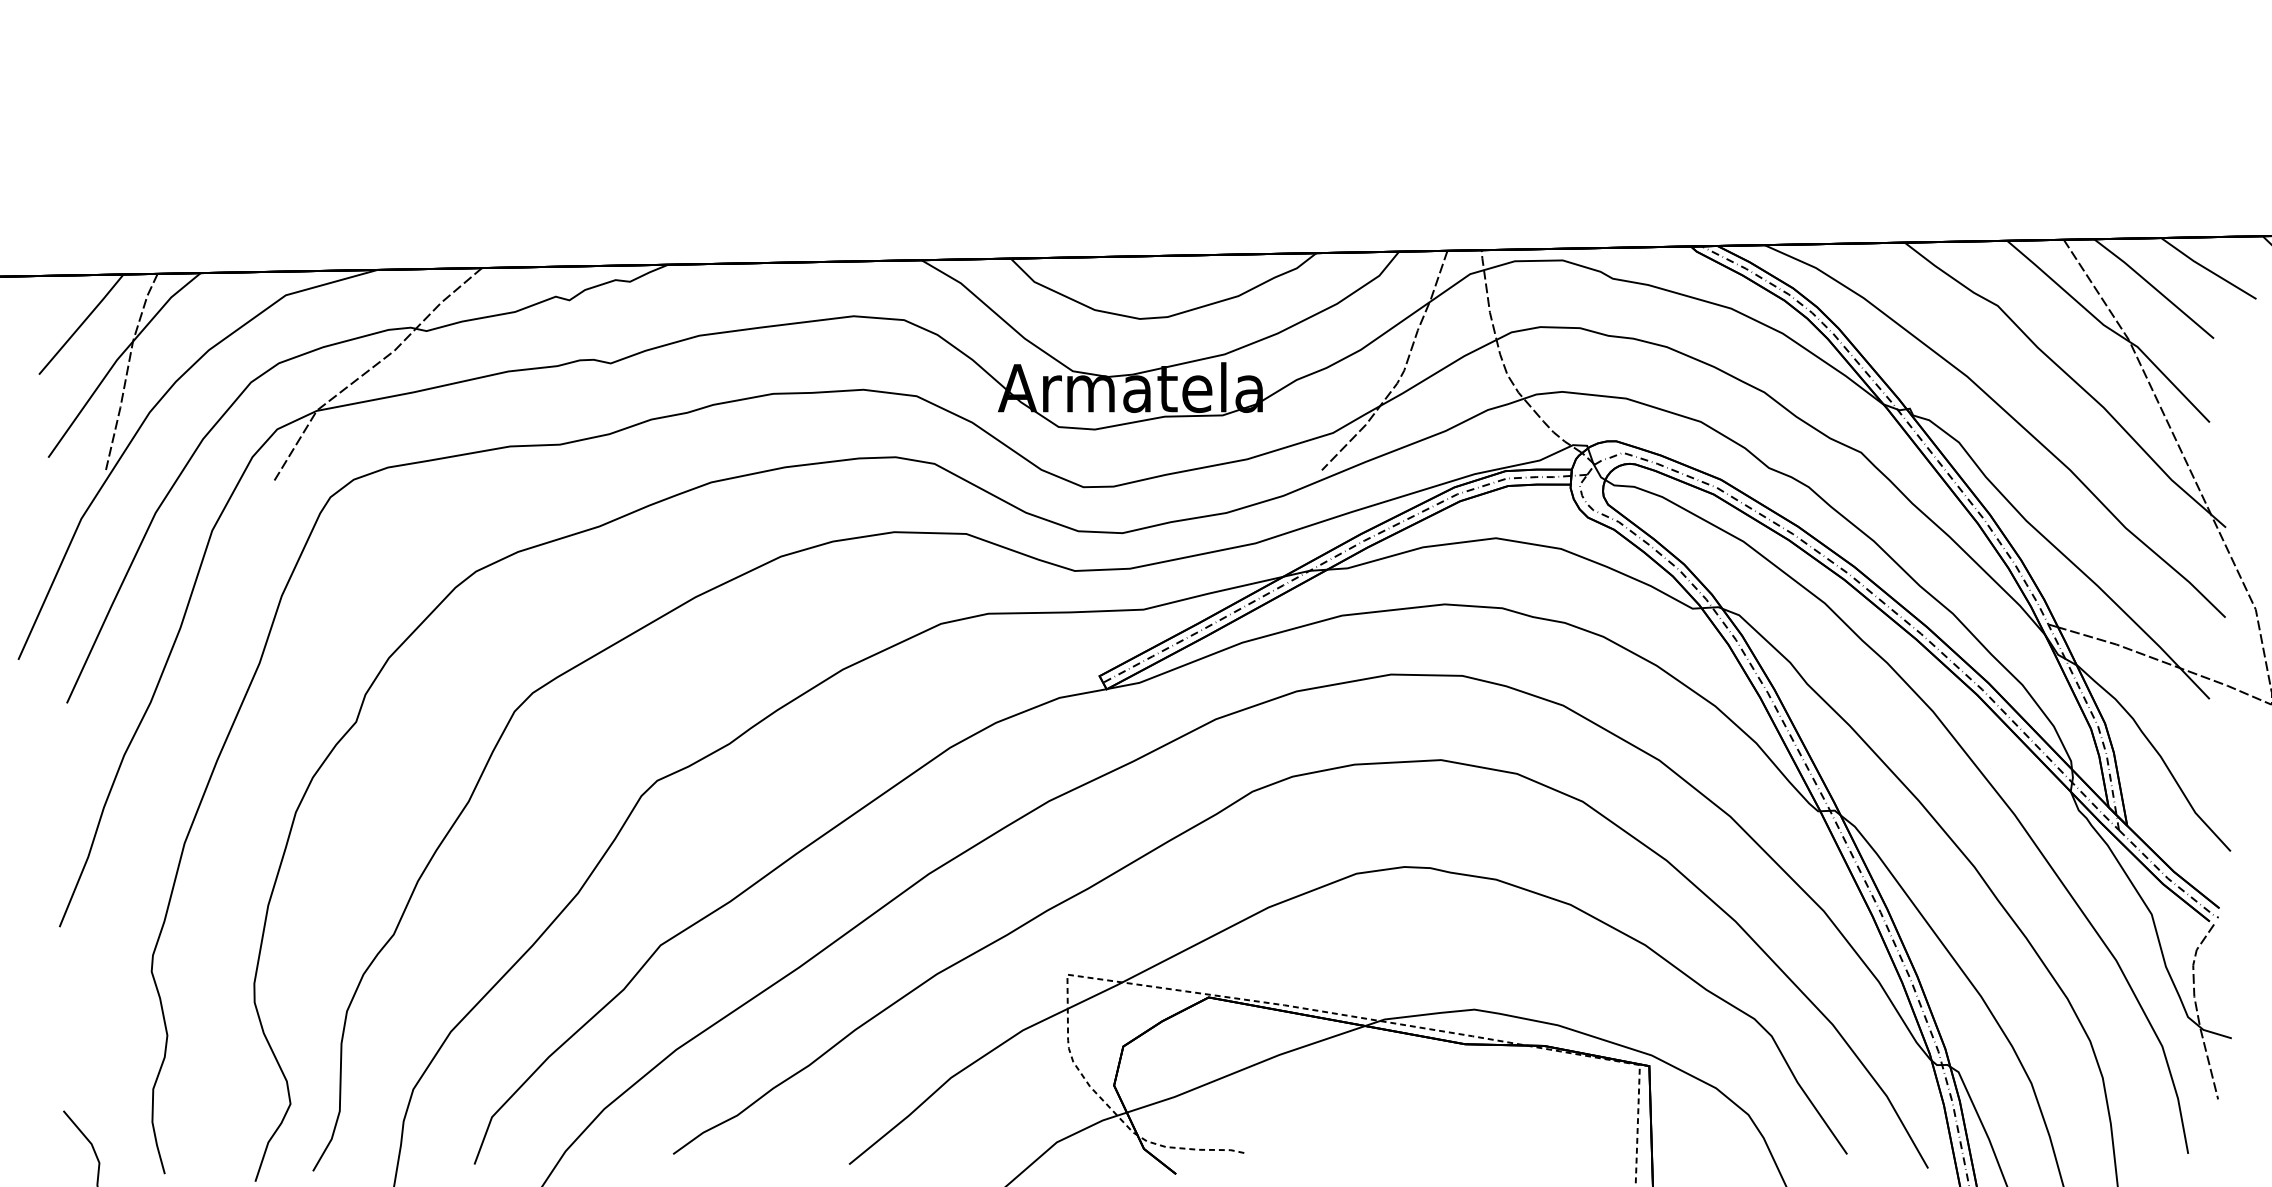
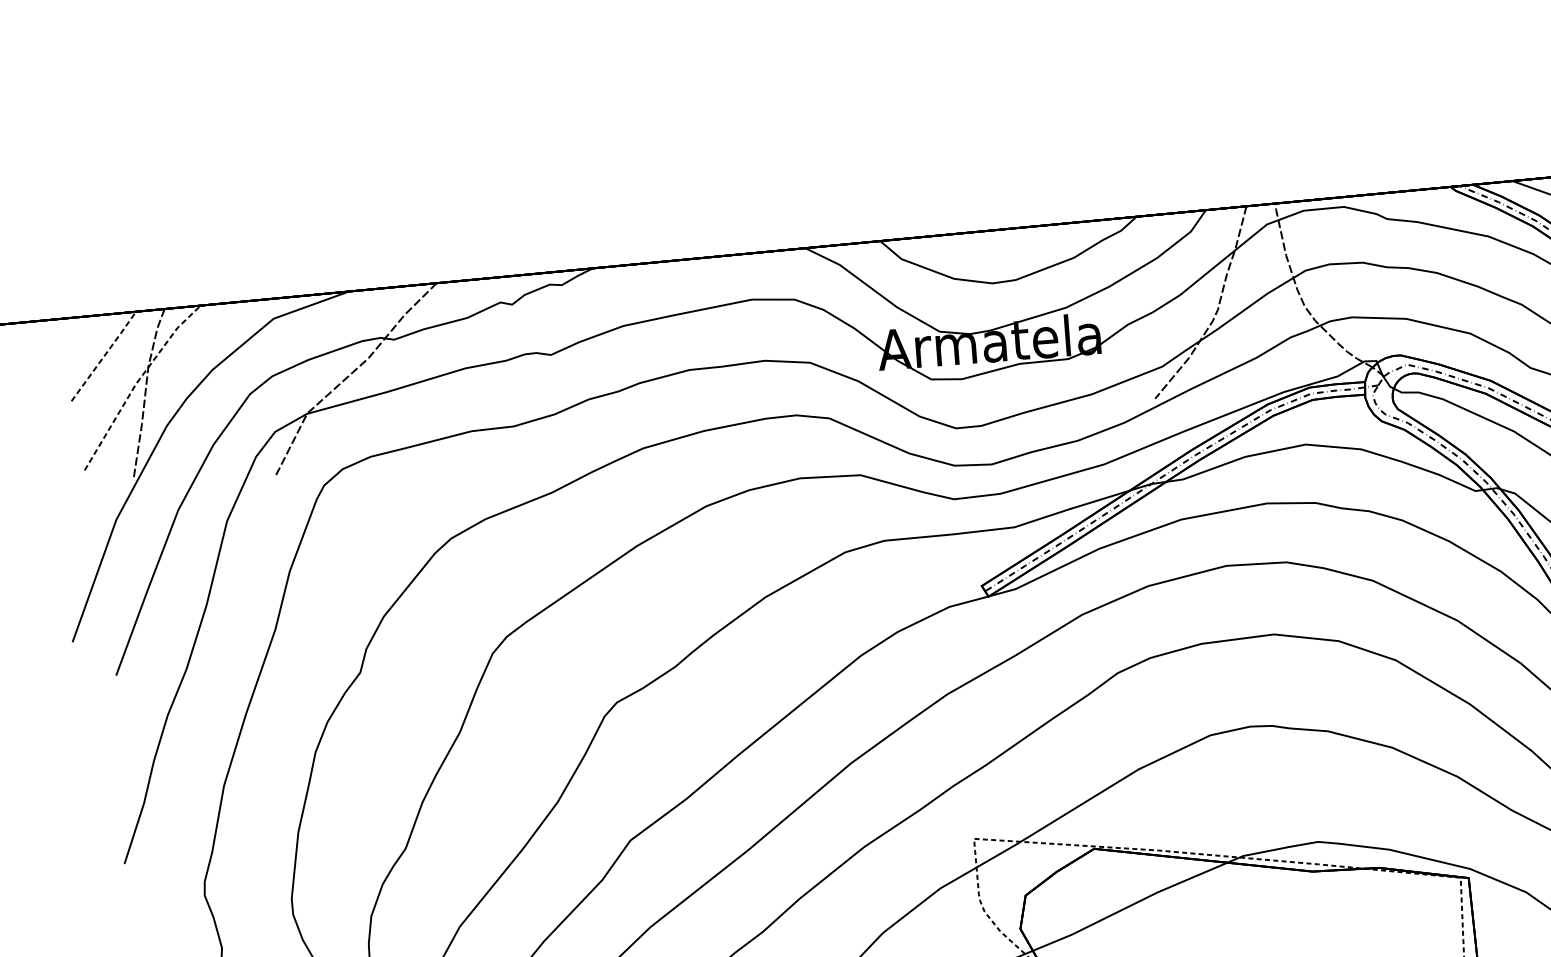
line: (82, 323) -> (104, 355), solid -> dashed
line: (117, 359) -> (136, 383), solid -> dashed

